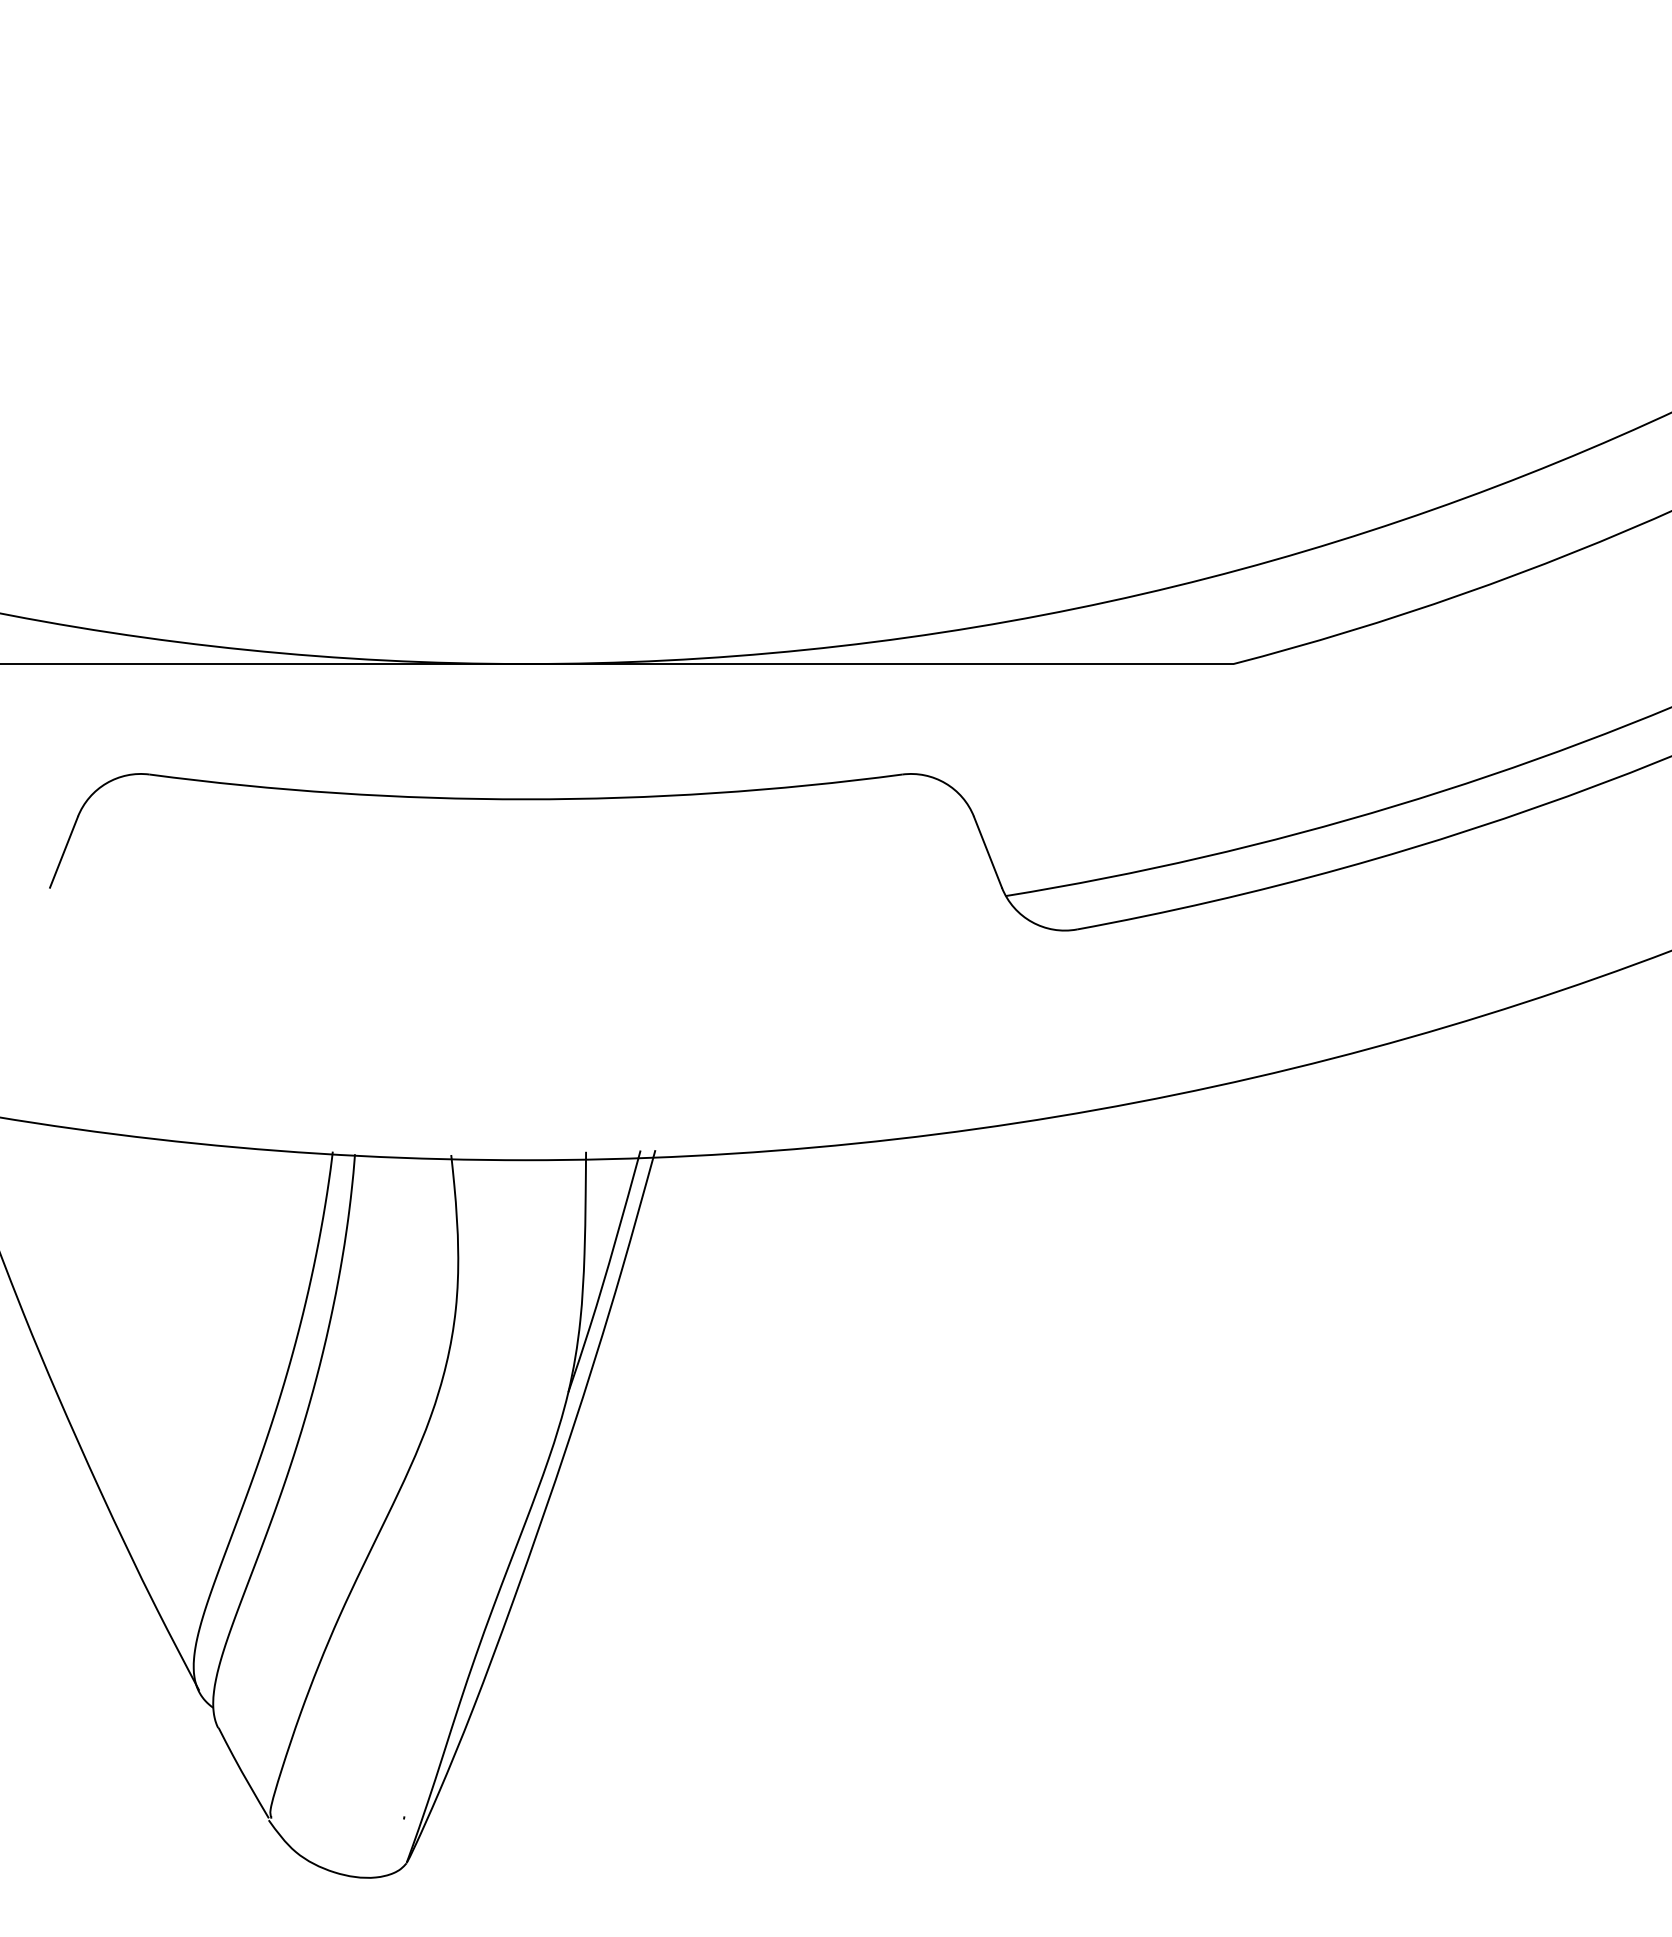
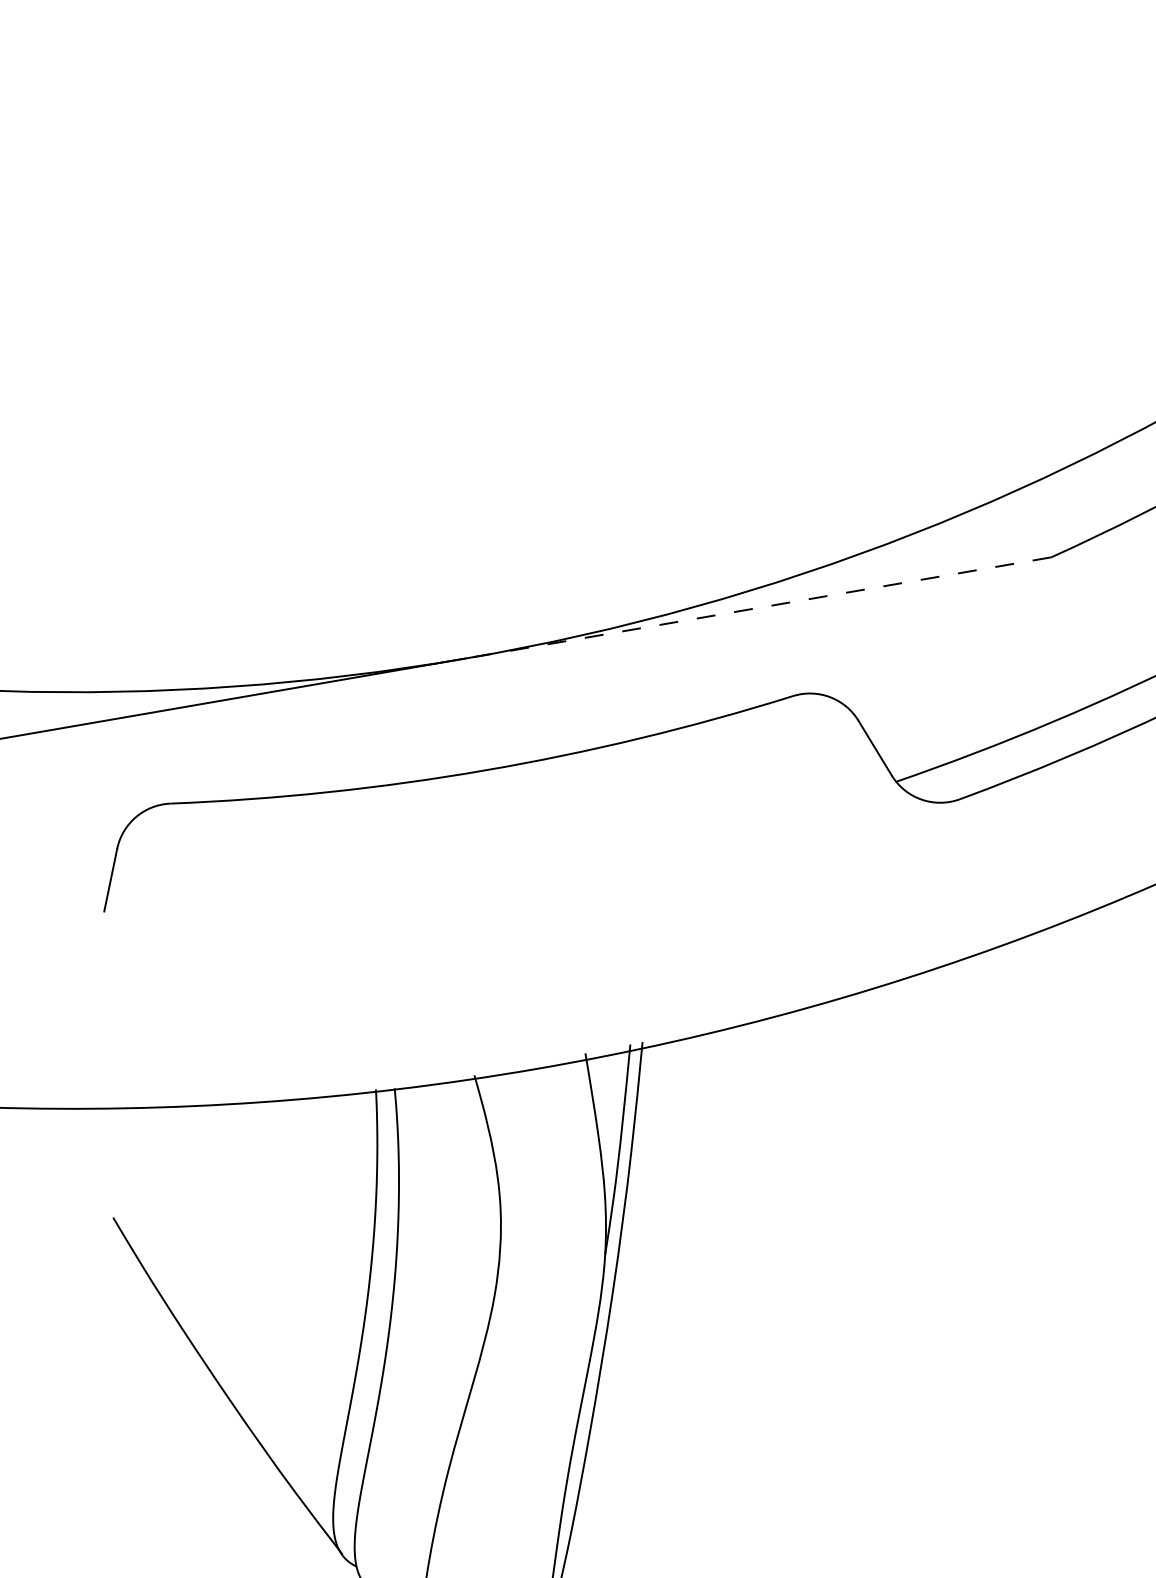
line: (879, 664) -> (758, 608), solid -> dashed

